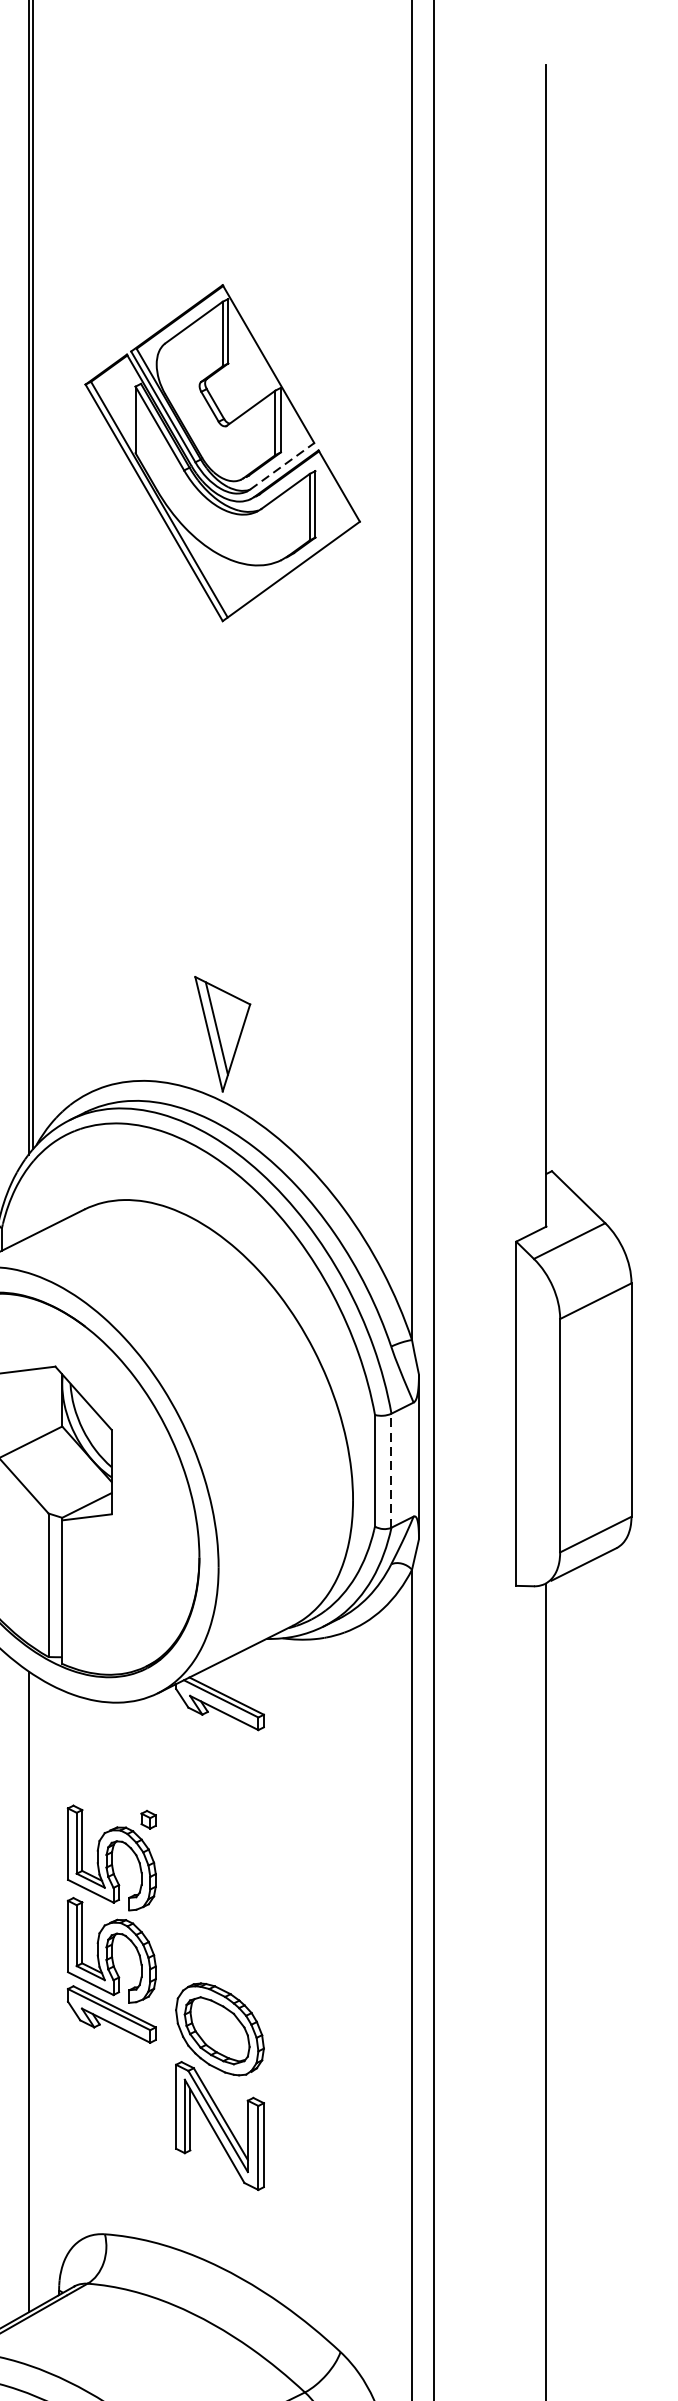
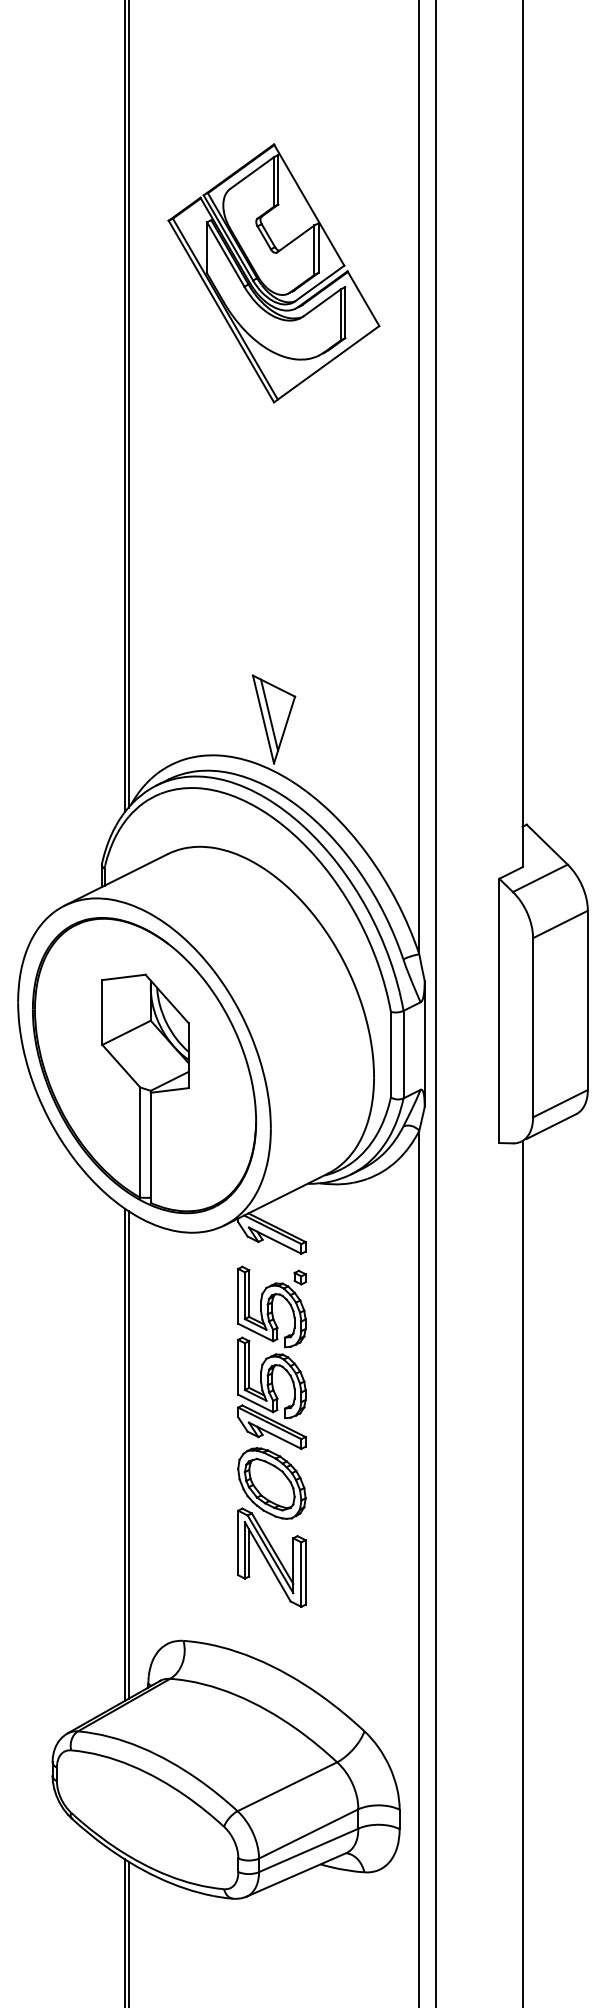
line: (283, 466) -> (320, 283), dashed -> solid
line: (391, 1470) -> (403, 1054), dashed -> solid
part: (111, 1923) -> (271, 1357), moved
line: (33, 1991) -> (128, 1454), added

